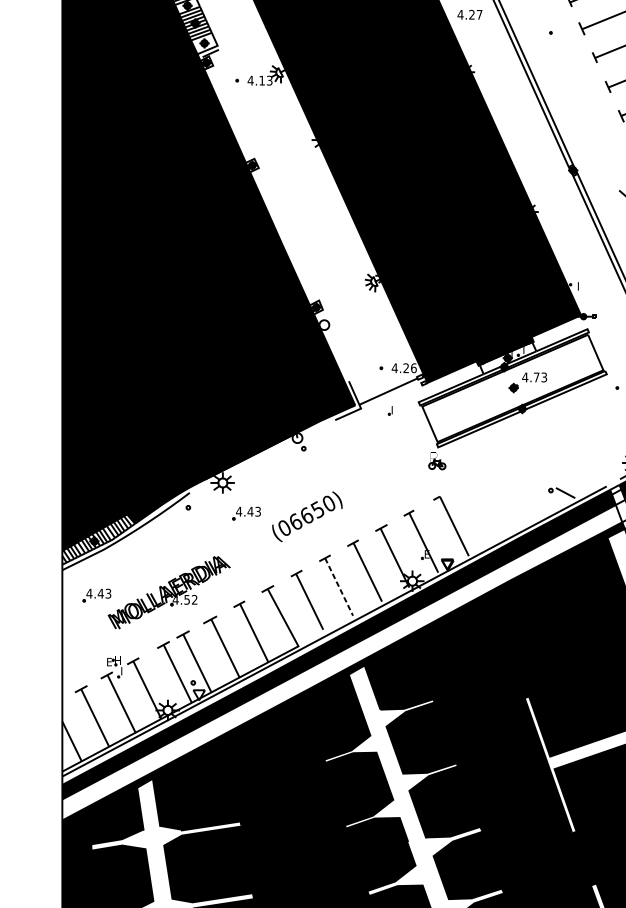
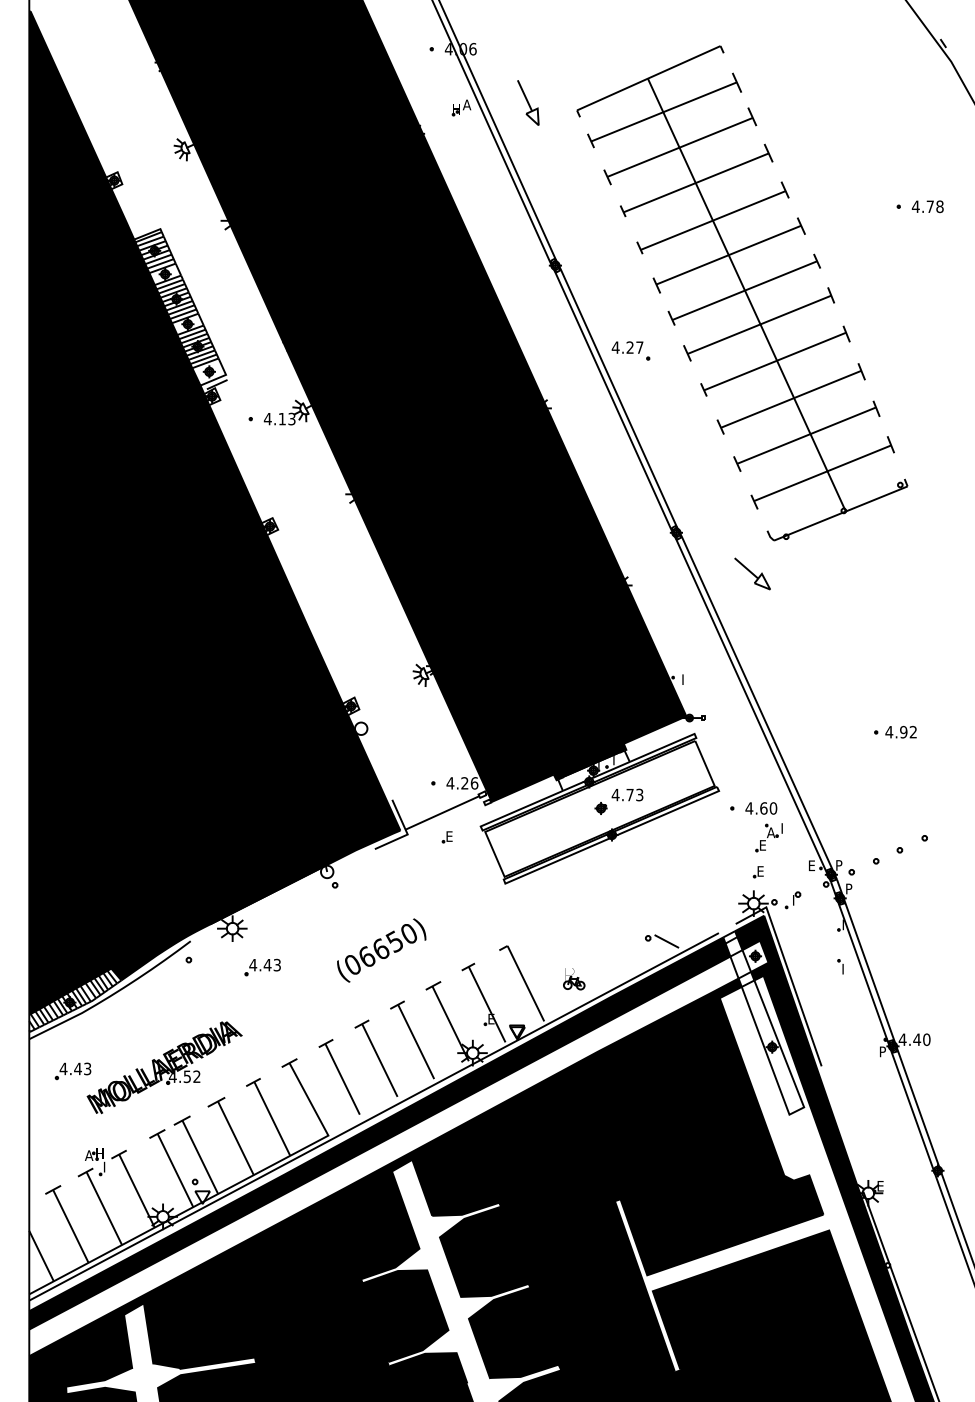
text: (469, 14) -> (627, 347), moved
text: (394, 410) -> (449, 836), I -> E
part: (437, 461) -> (574, 979), moved
text: (307, 516) -> (381, 950), moved
line: (338, 587) -> (379, 1060), dashed -> solid
text: (109, 662) -> (89, 1155), E -> A

